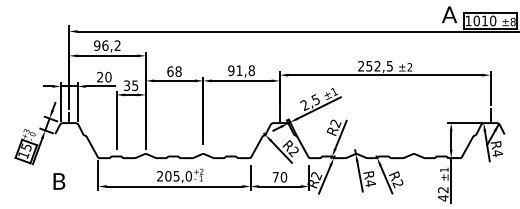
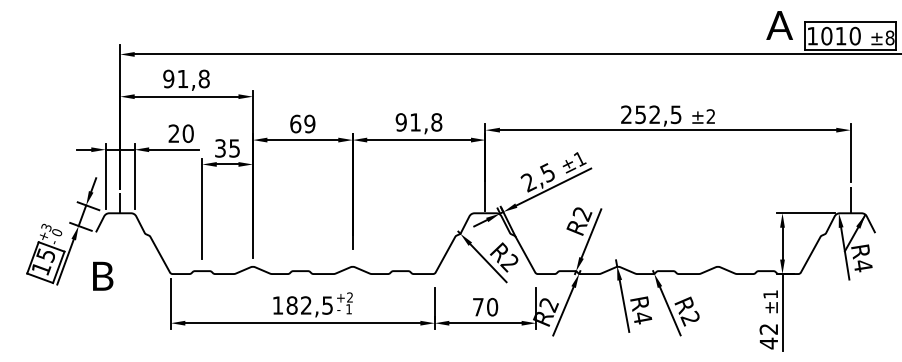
text: (111, 45) -> (193, 78), 96,2 -> 91,8
text: (178, 71) -> (309, 123), 68 -> 69
text: (174, 176) -> (302, 305), 205,0 -> 182,5
text: (59, 181) -> (103, 276), moved

